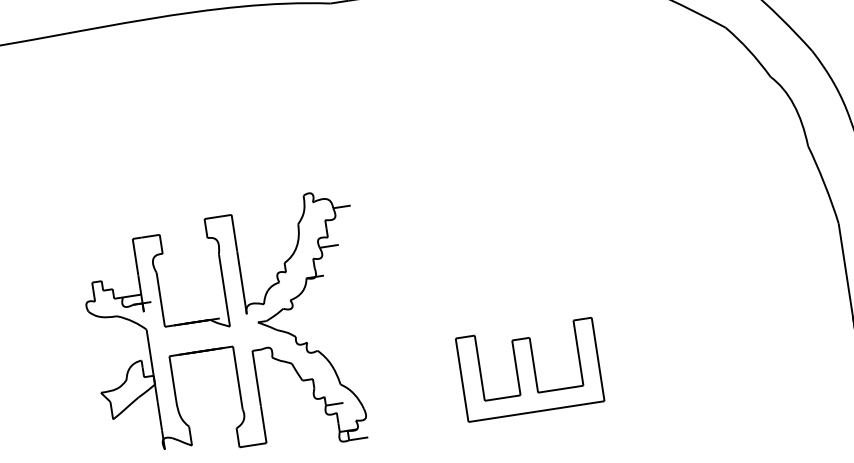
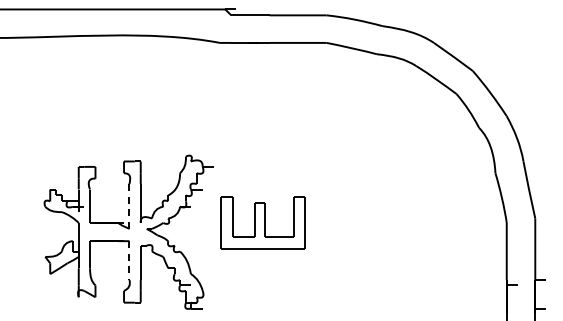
line: (224, 290) -> (129, 206), solid -> dashed
part: (529, 369) -> (262, 222), moved
line: (238, 379) -> (129, 261), solid -> dashed

